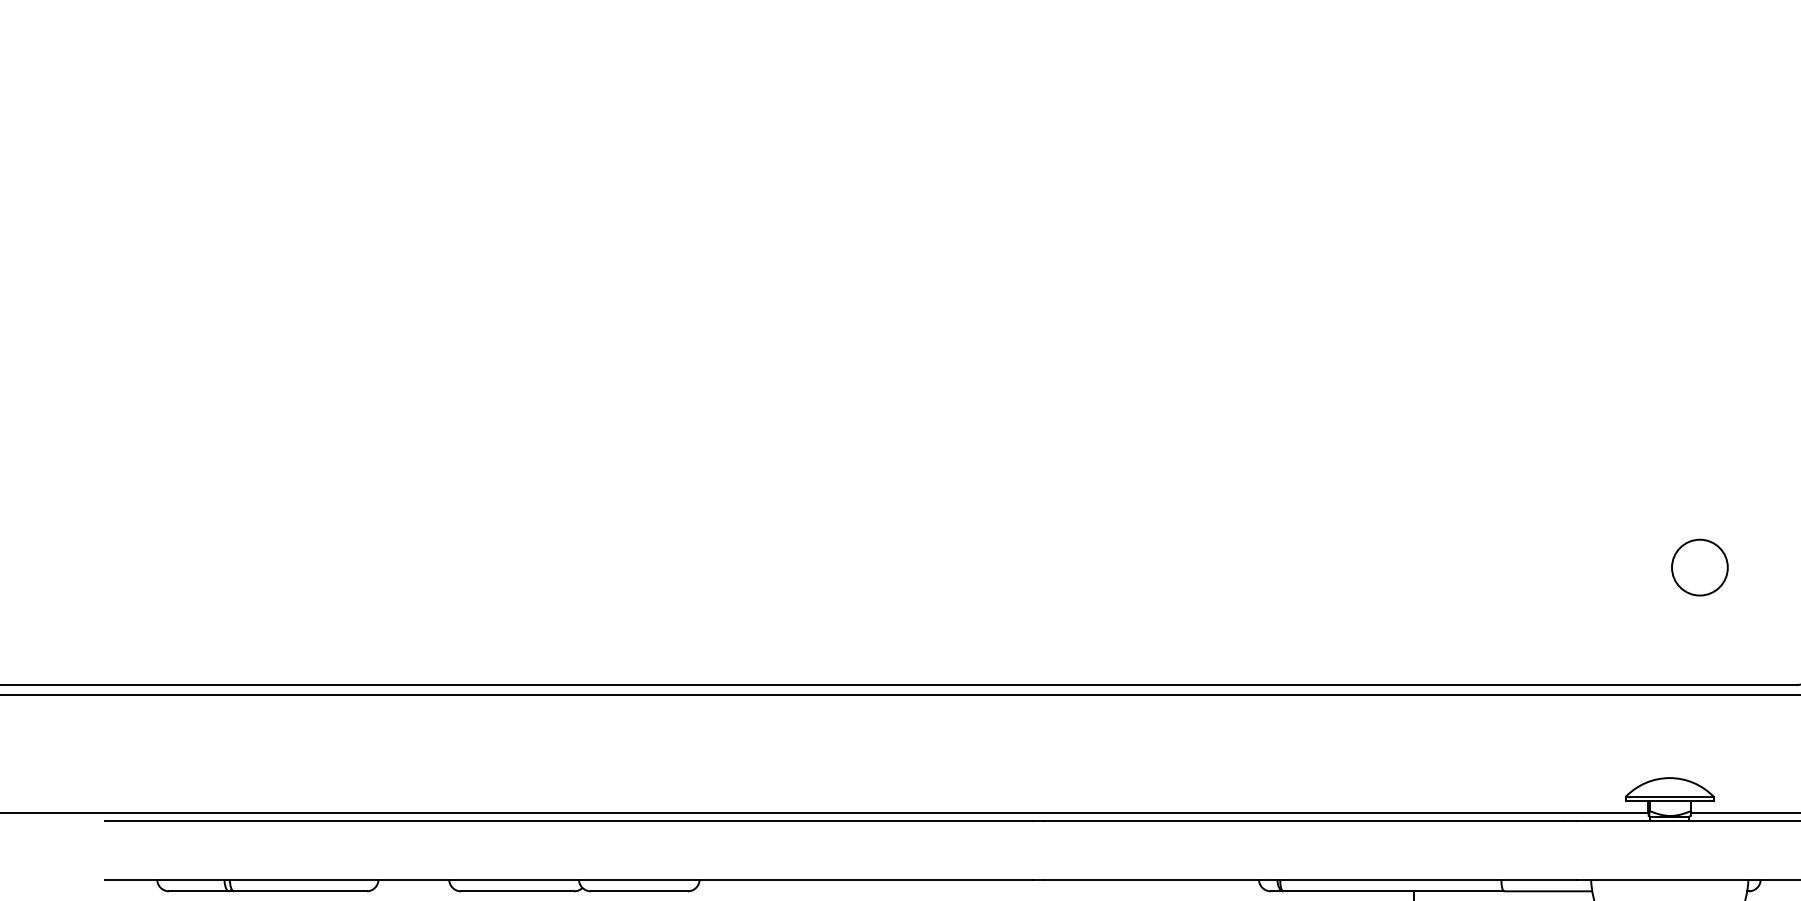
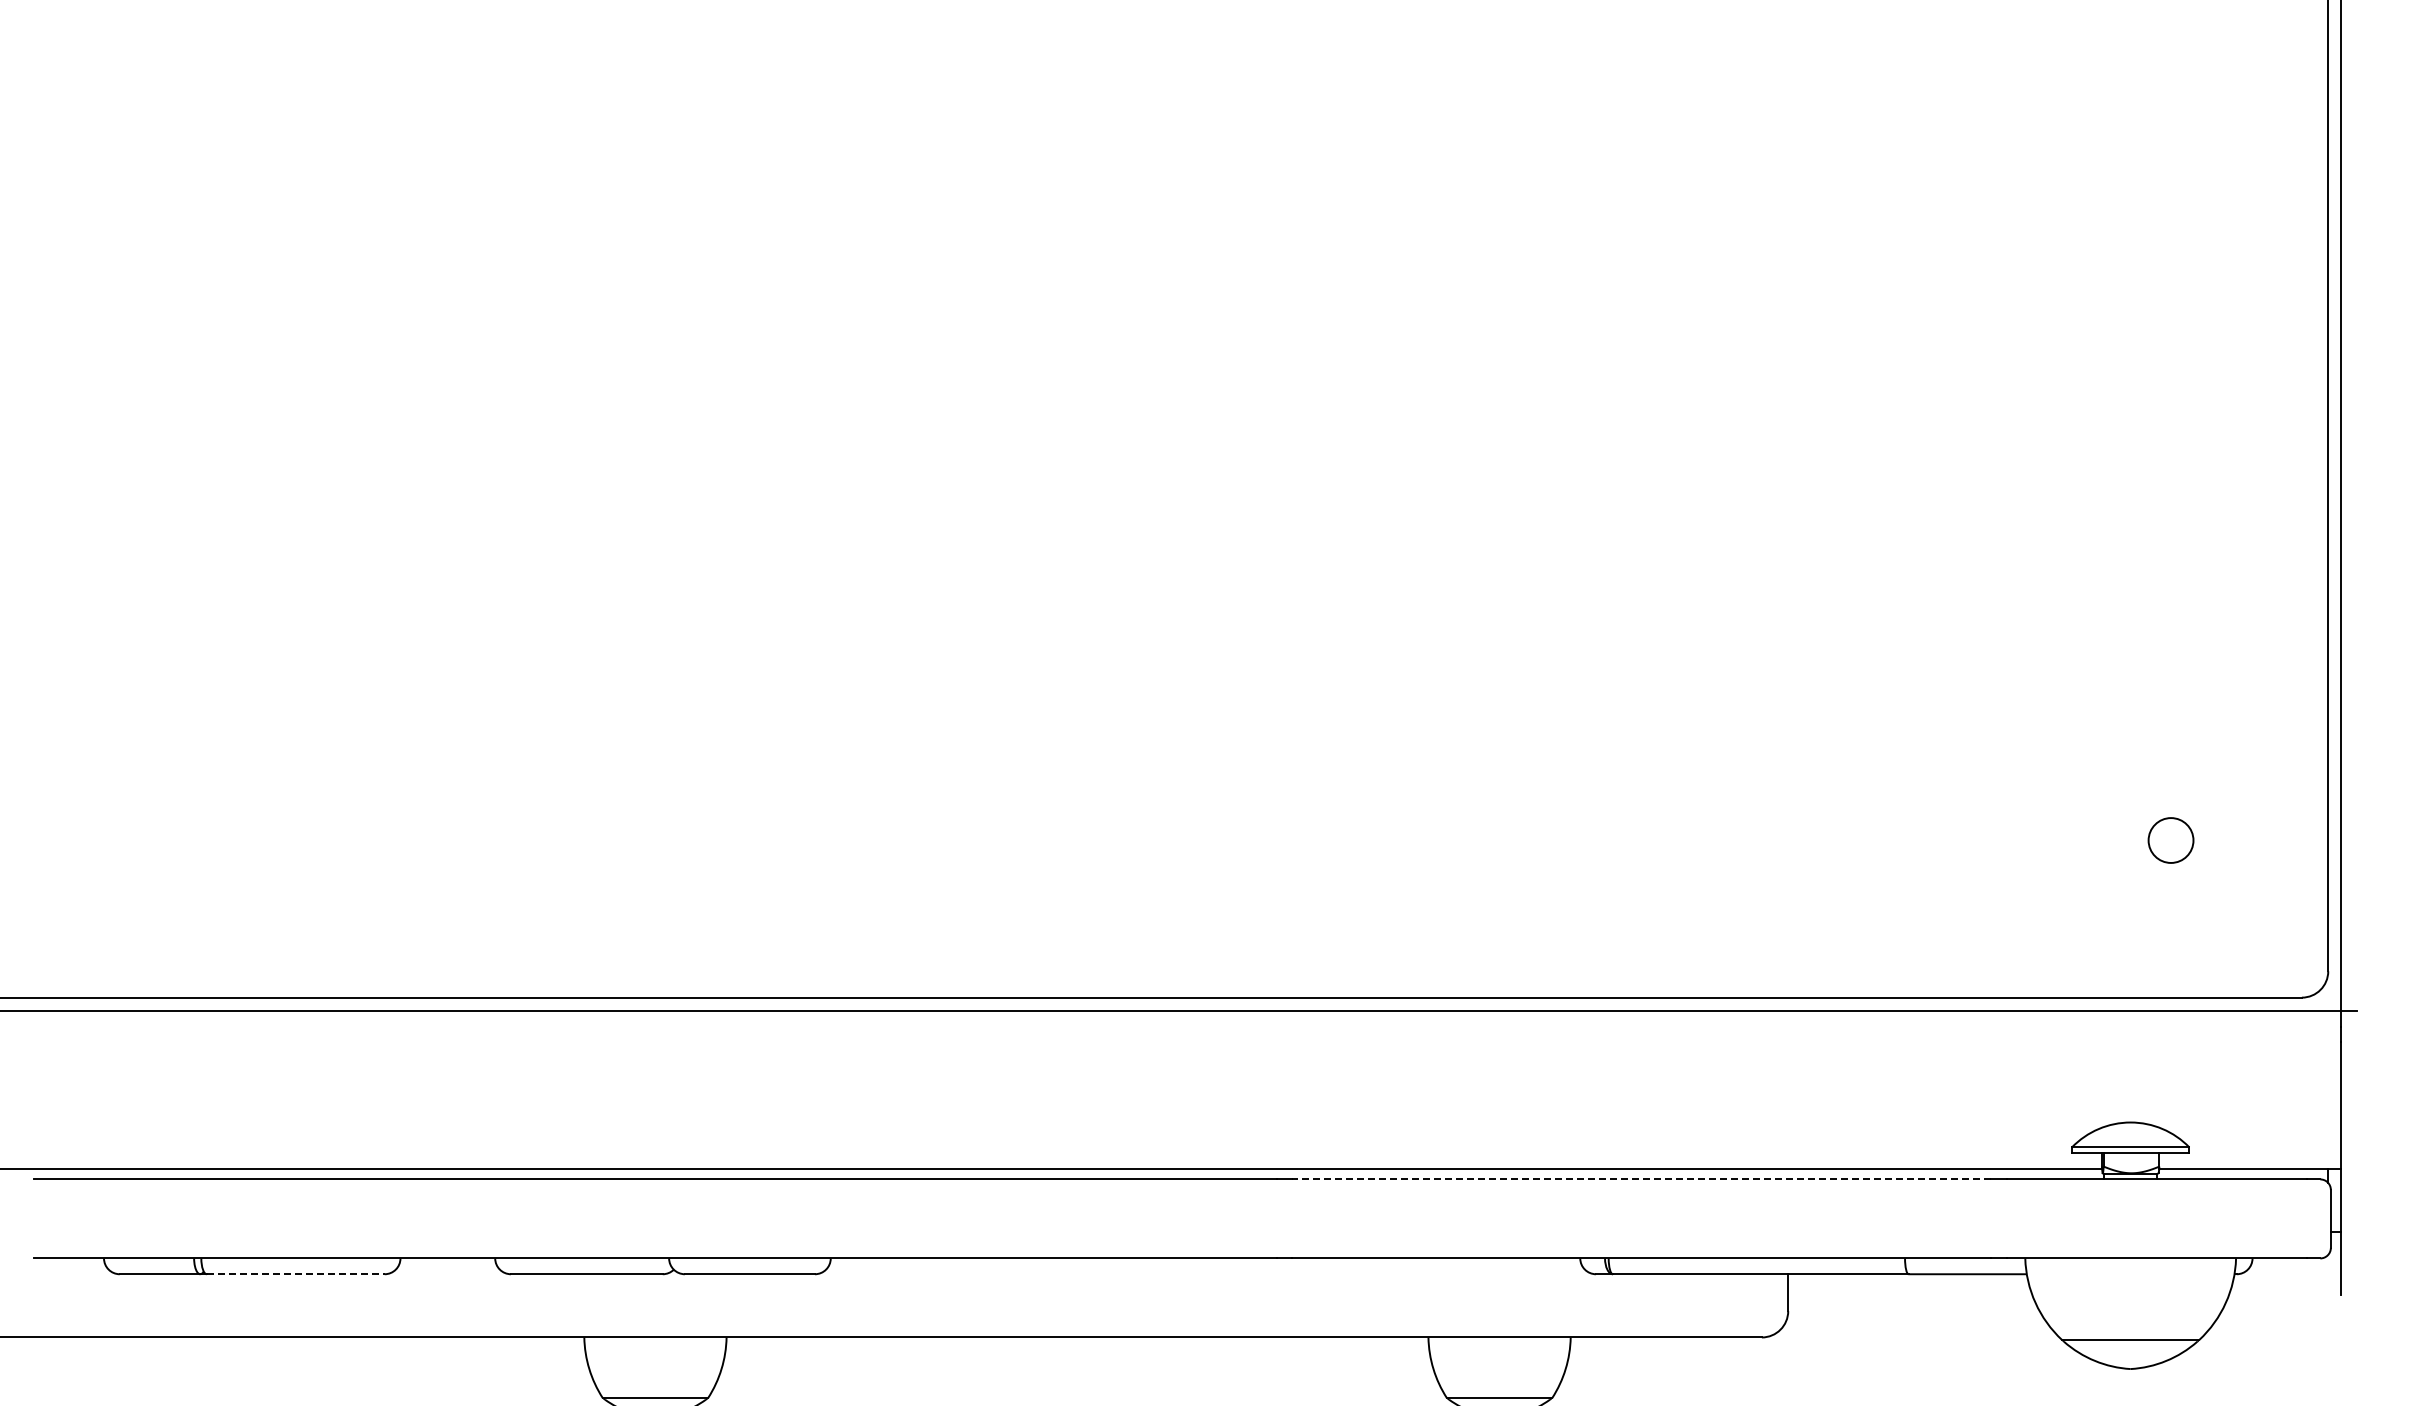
circle: (1699, 567) -> (2170, 840), size x0.6
line: (1304, 820) -> (1641, 1179), solid -> dashed
line: (300, 891) -> (295, 1274), solid -> dashed

